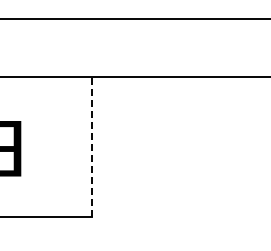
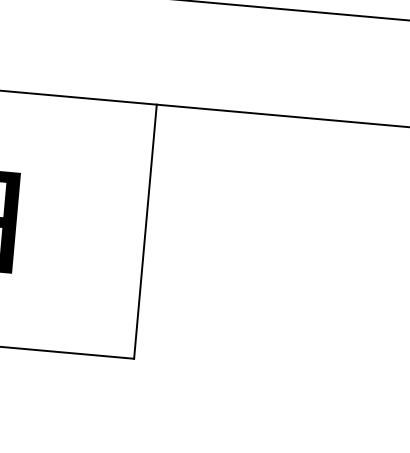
line: (92, 147) -> (146, 232), dashed -> solid

